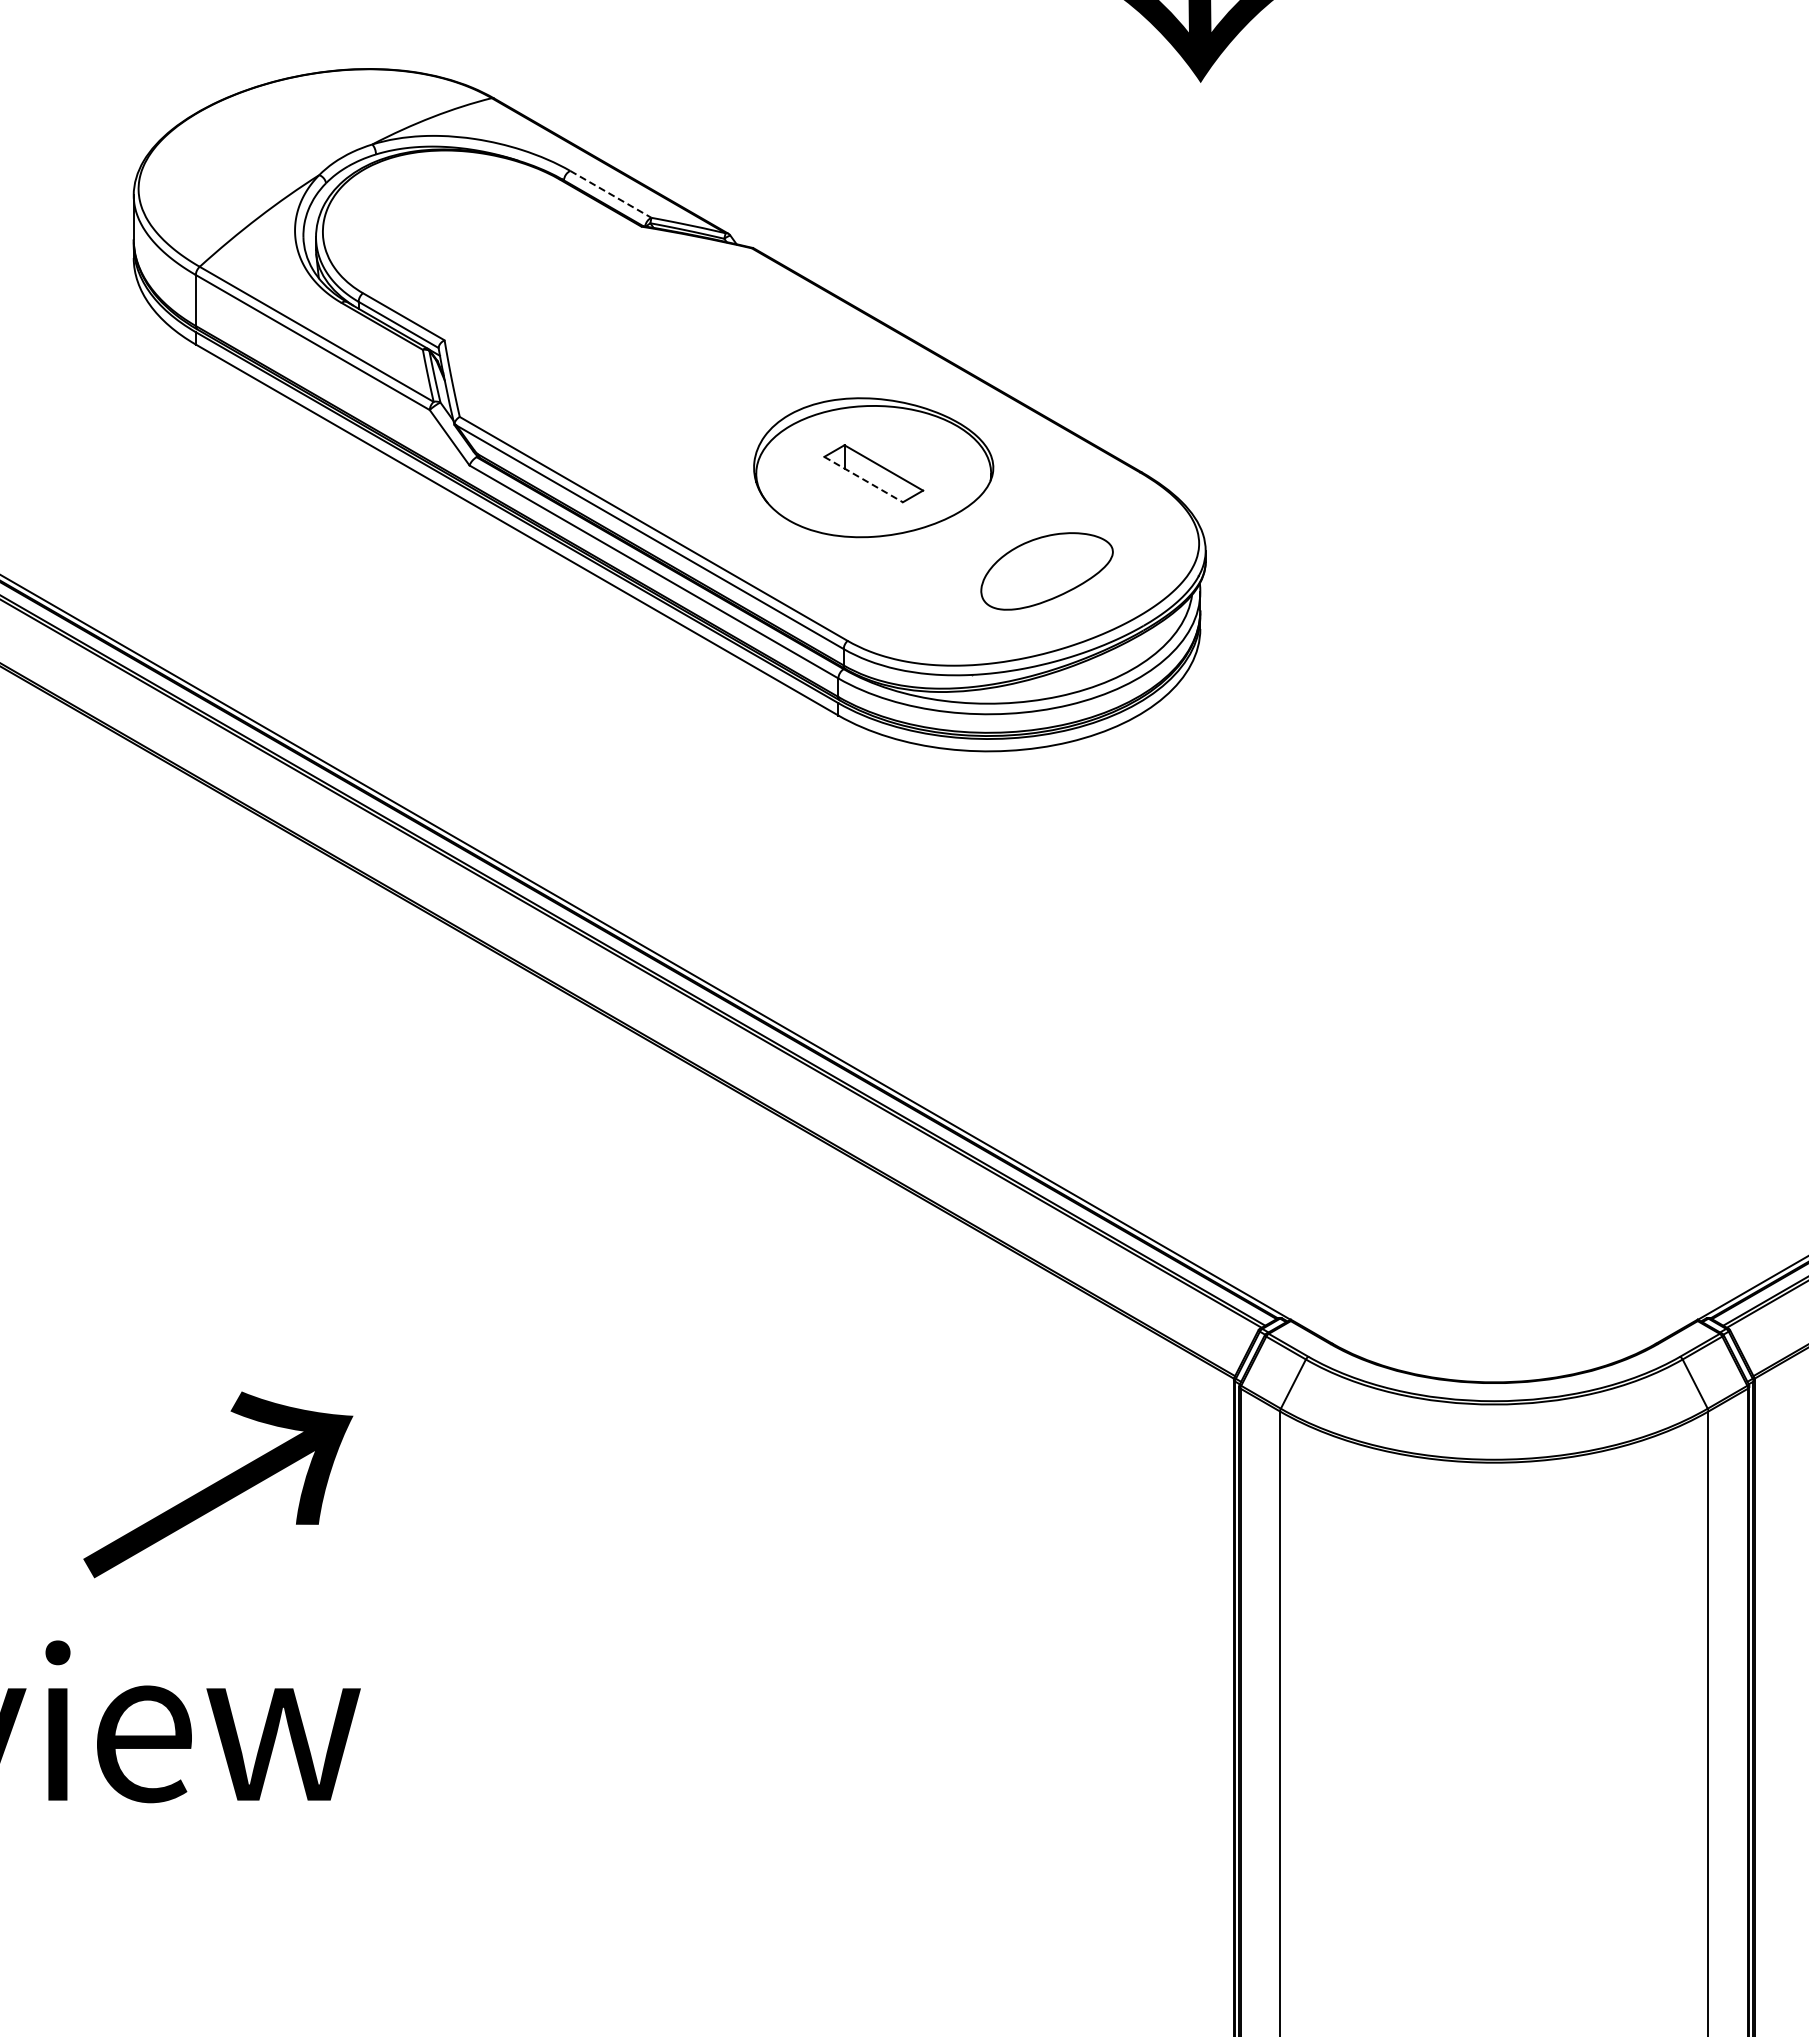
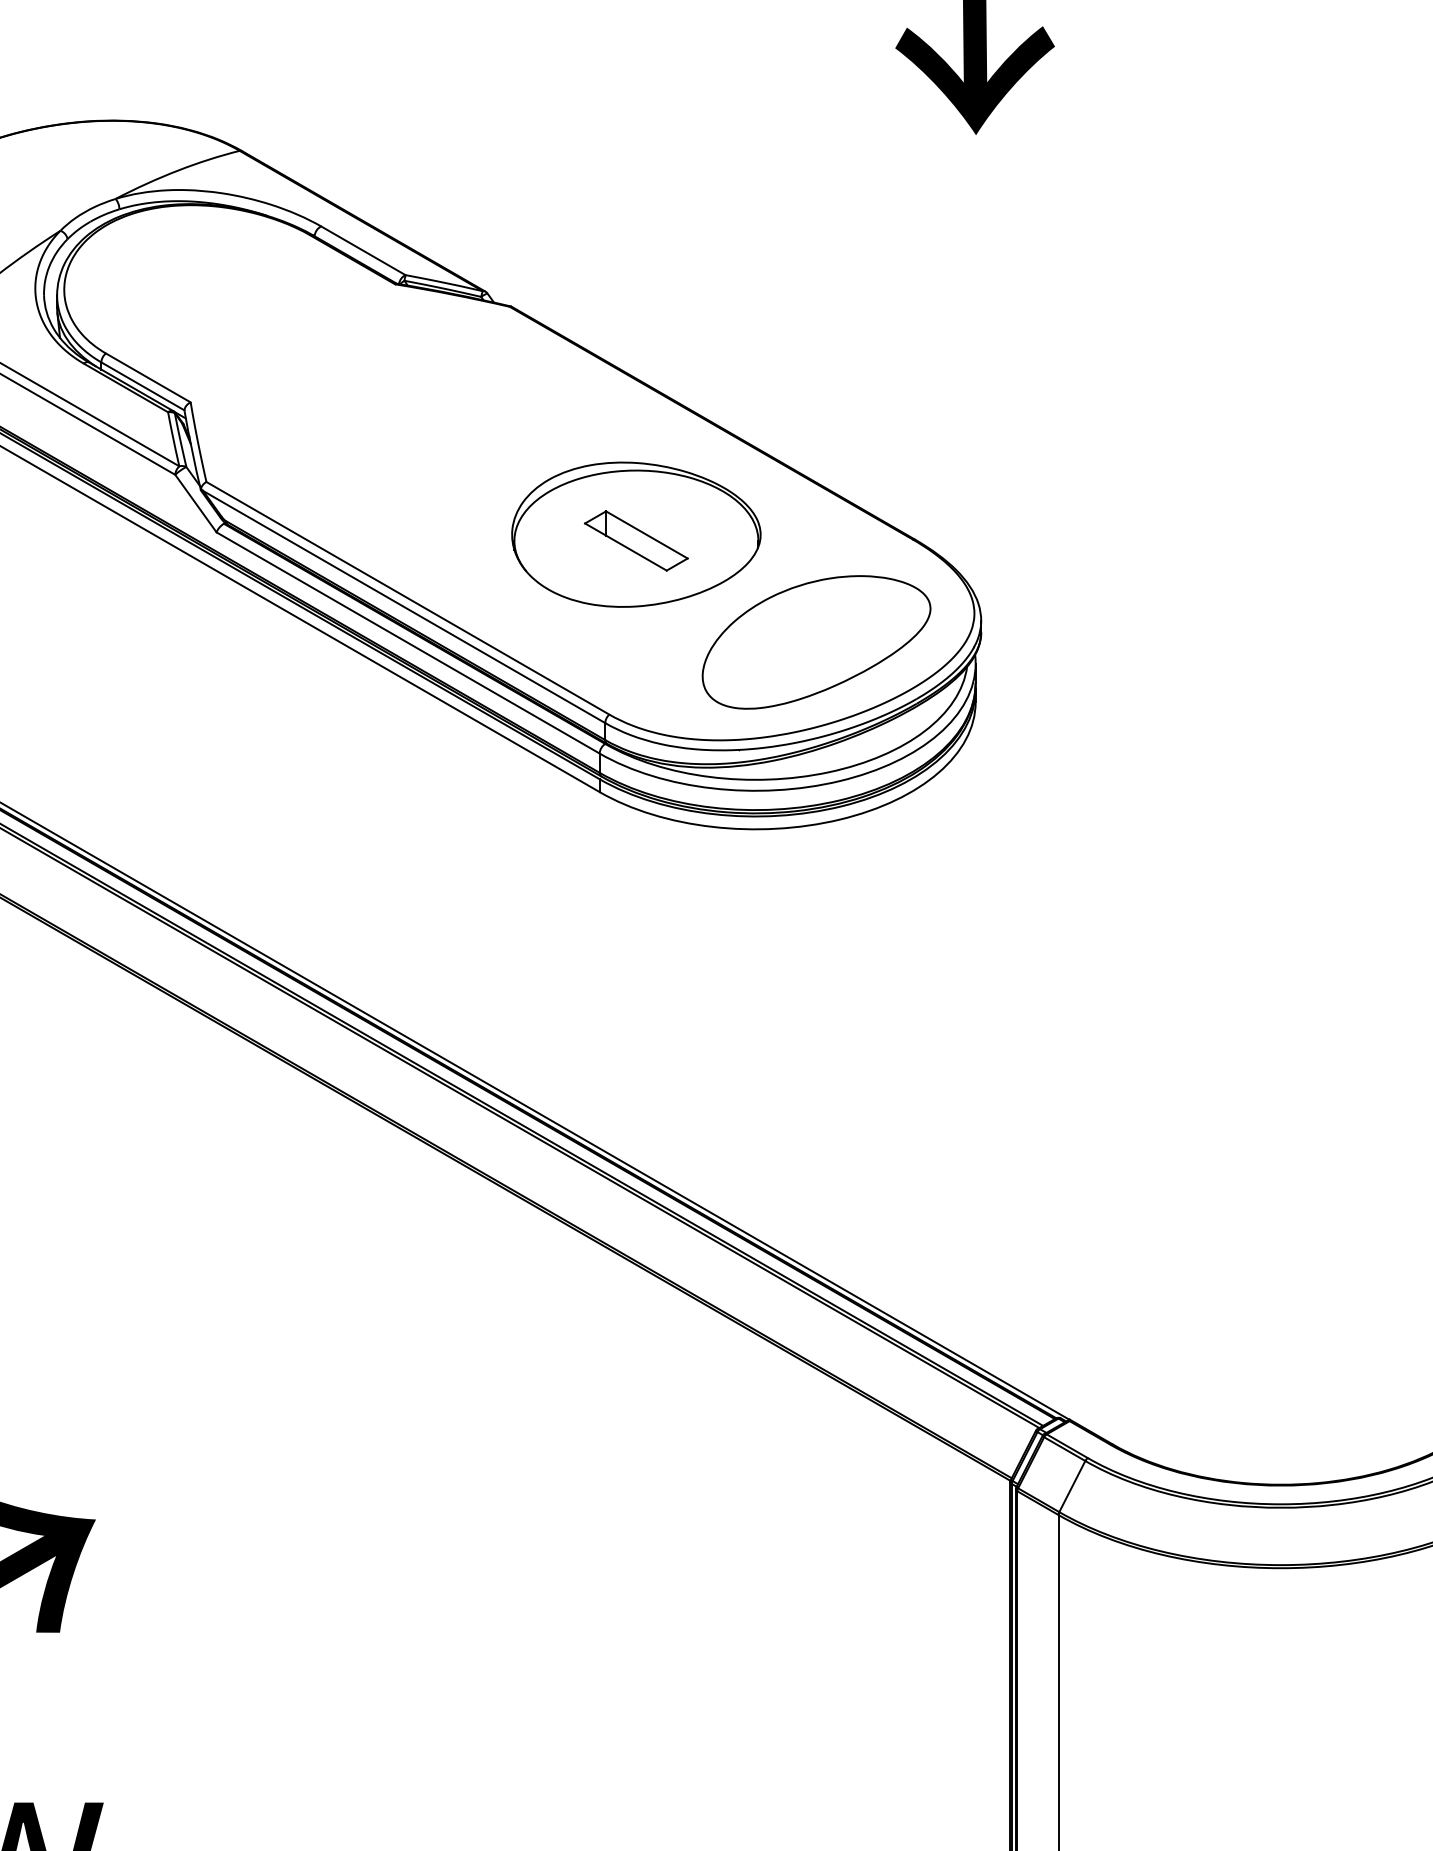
line: (610, 194) -> (362, 250), dashed -> solid
line: (864, 479) -> (626, 546), dashed -> solid
part: (1046, 571) -> (815, 642), size x1.67

